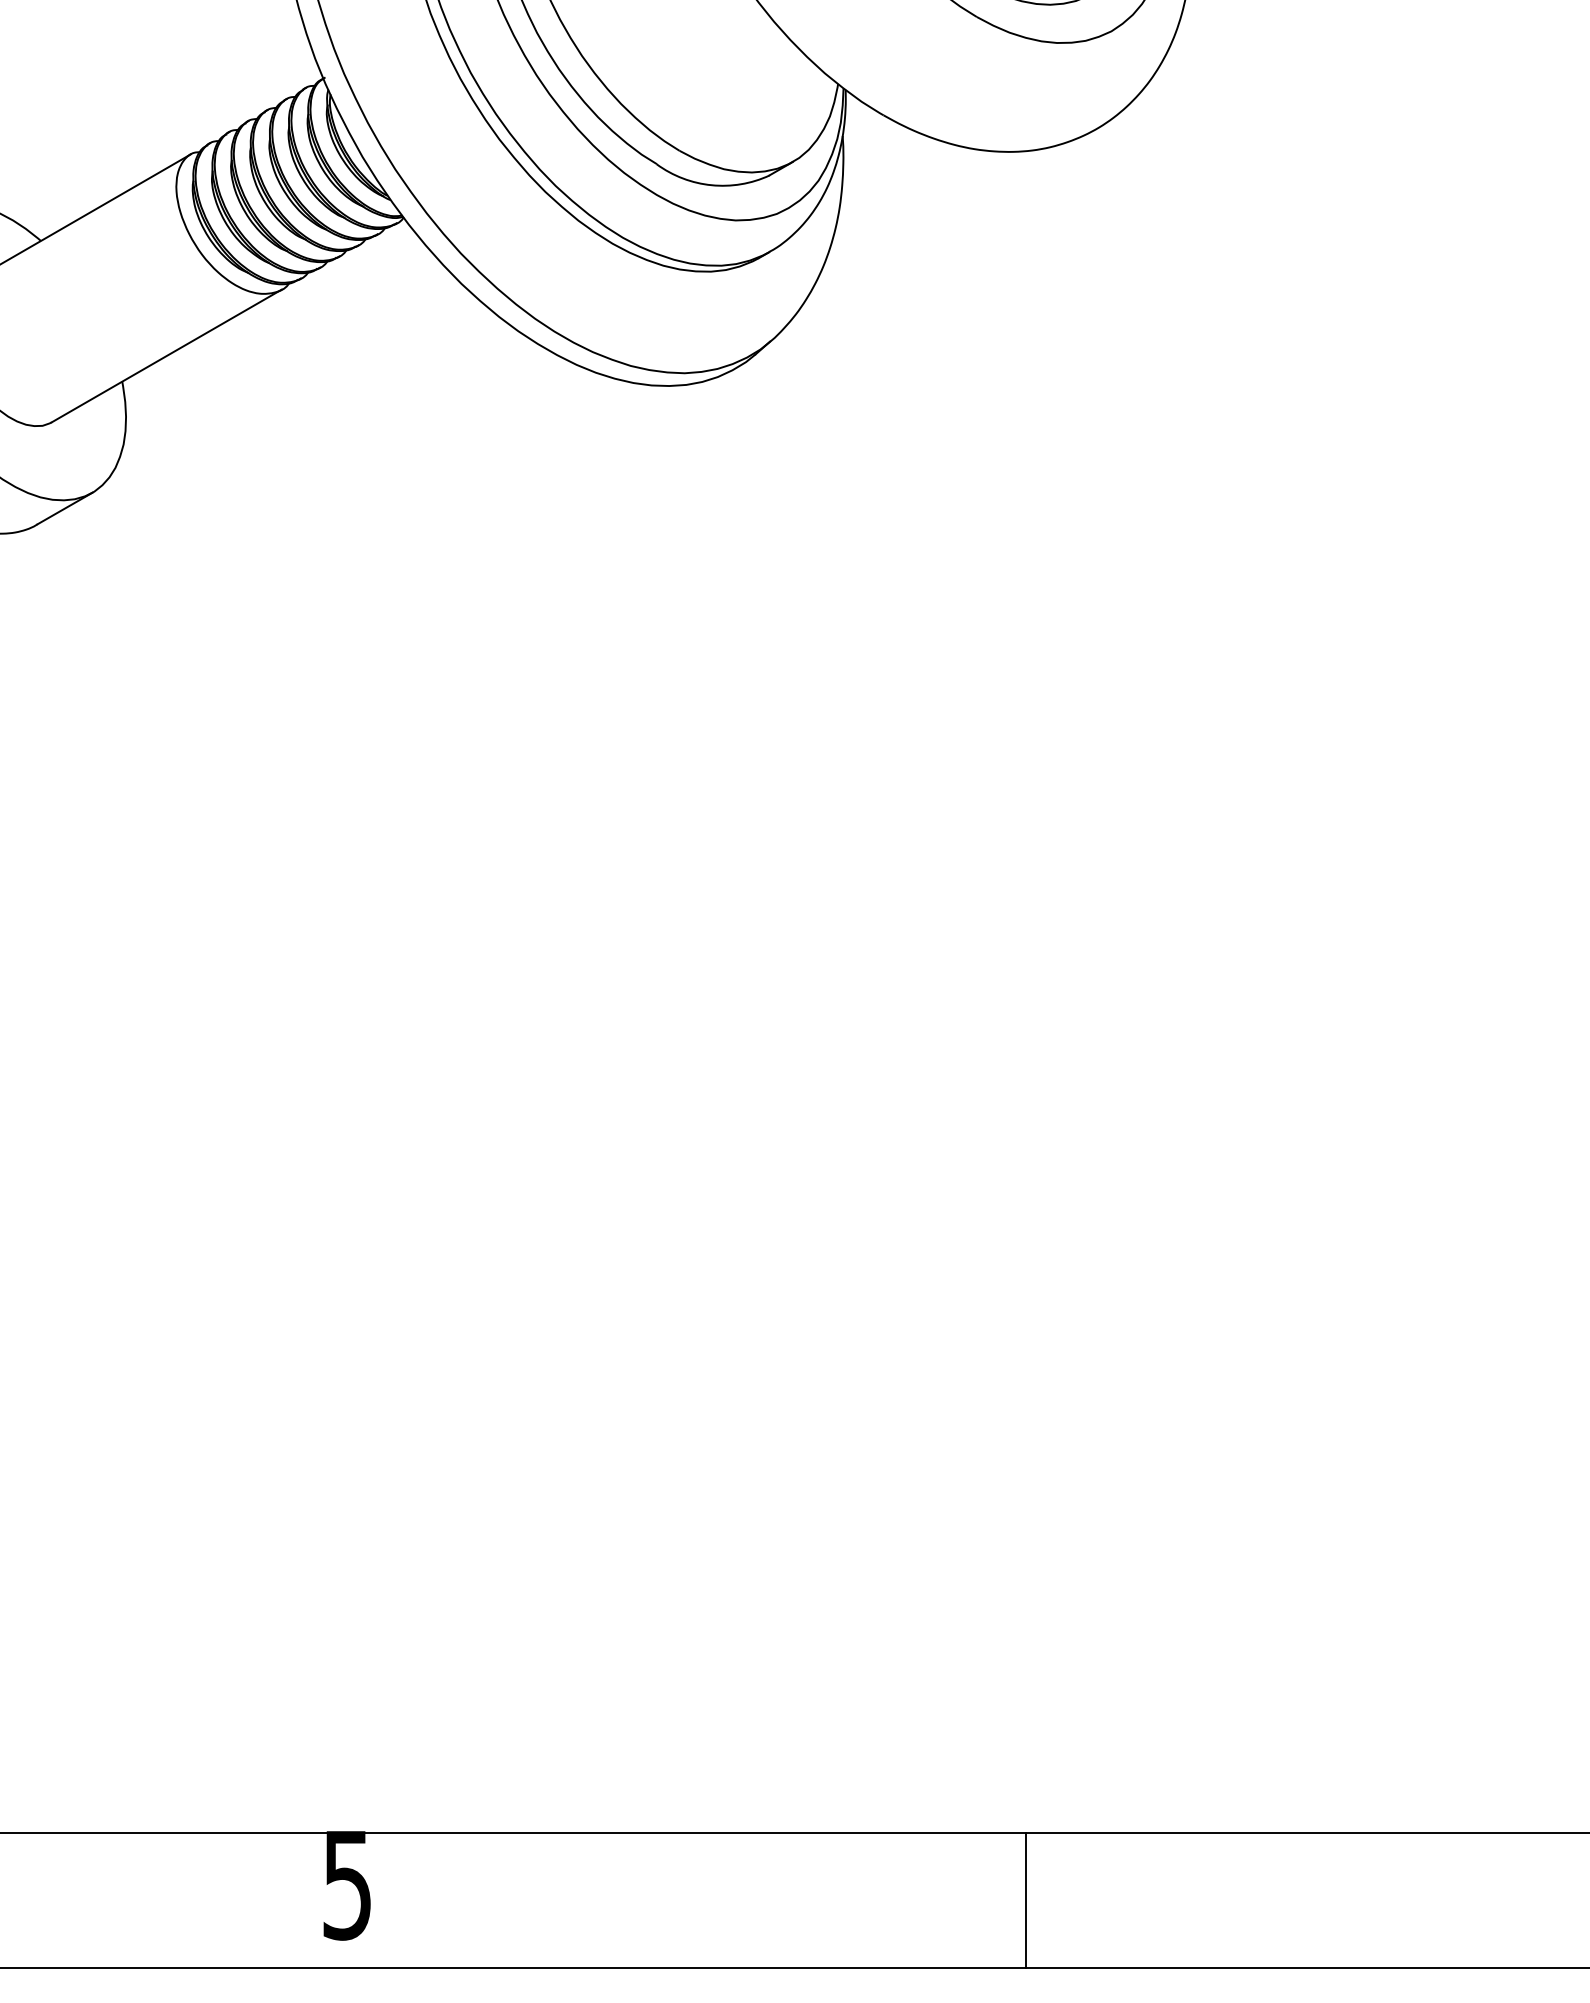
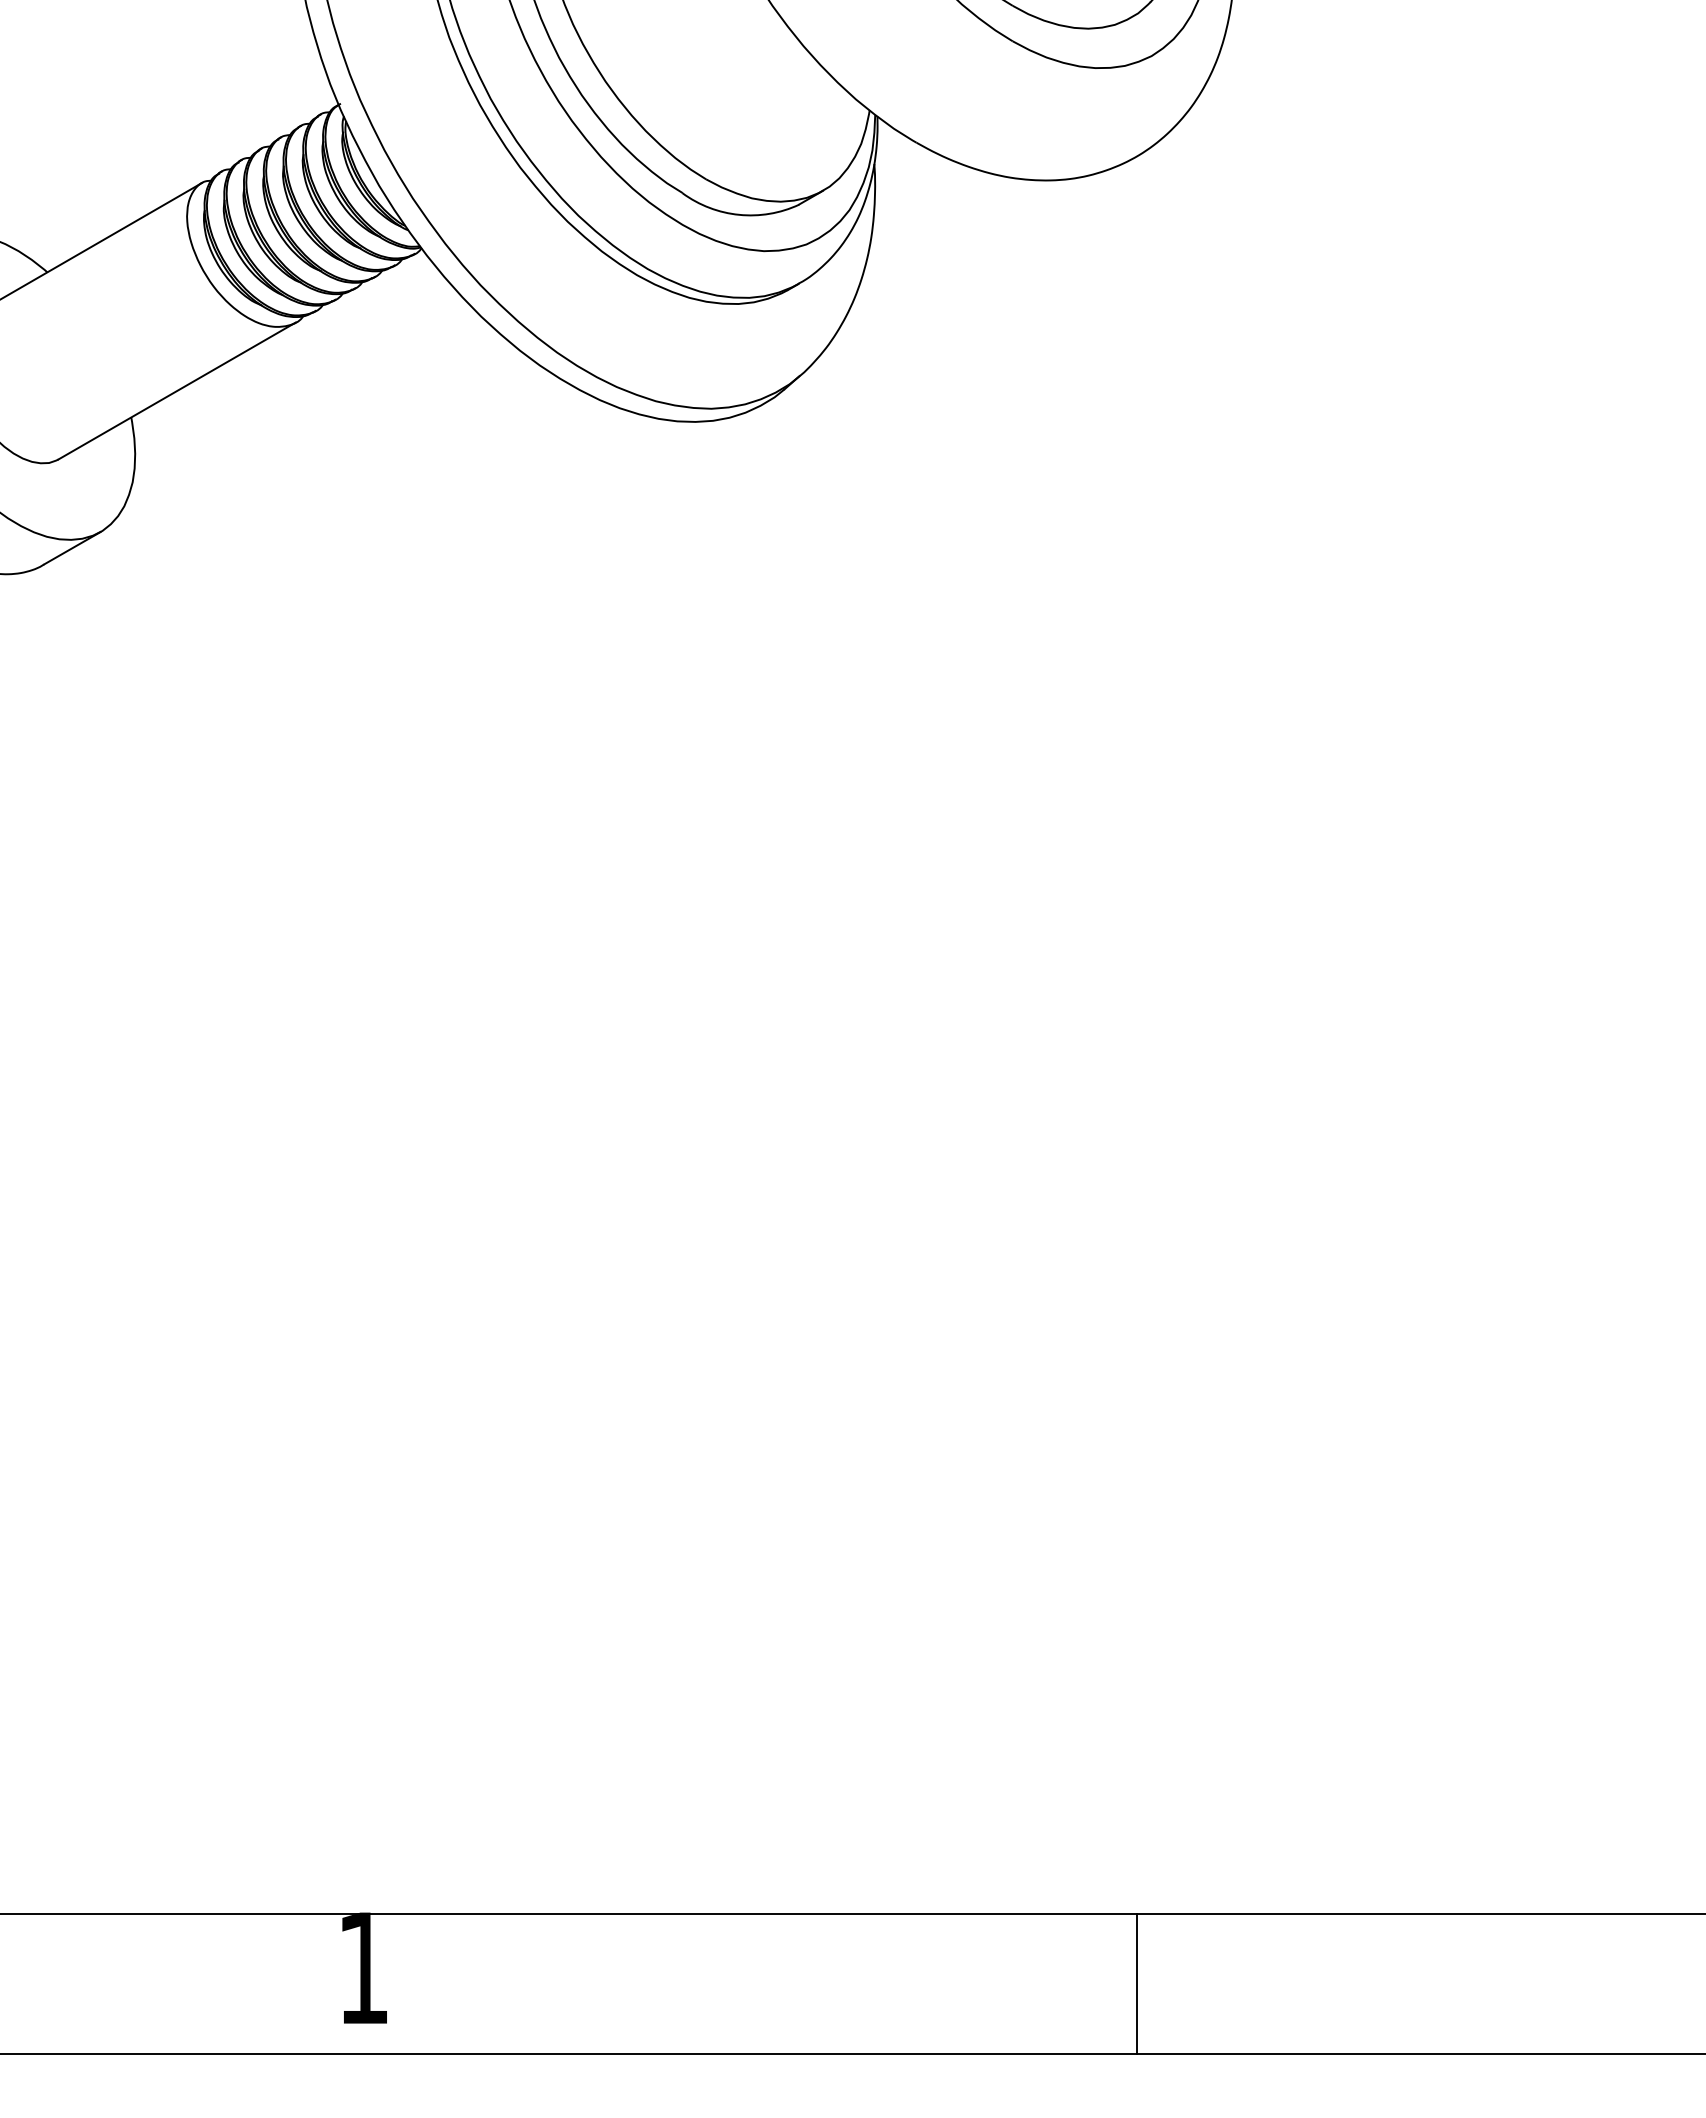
text: (347, 1885) -> (363, 1968), 5 -> 1
line: (1026, 1900) -> (1136, 1984), moved

